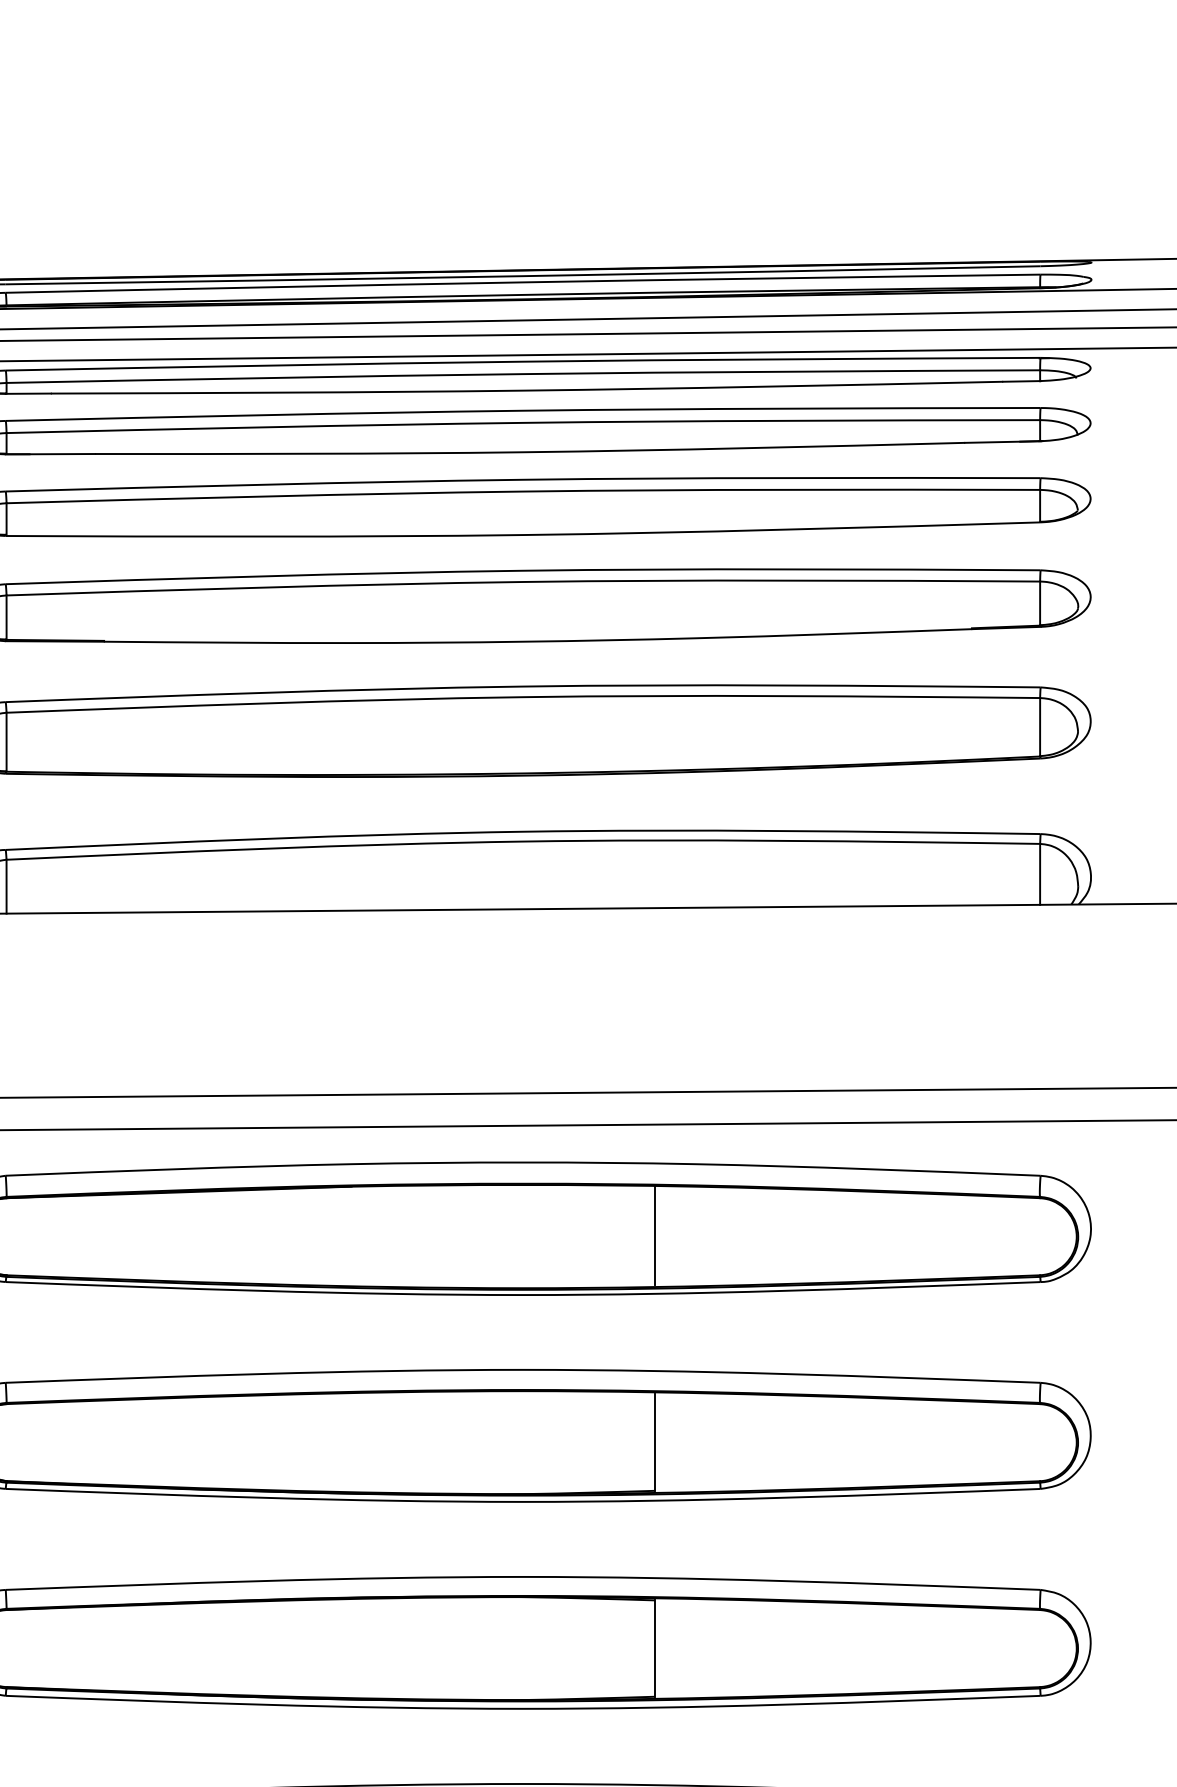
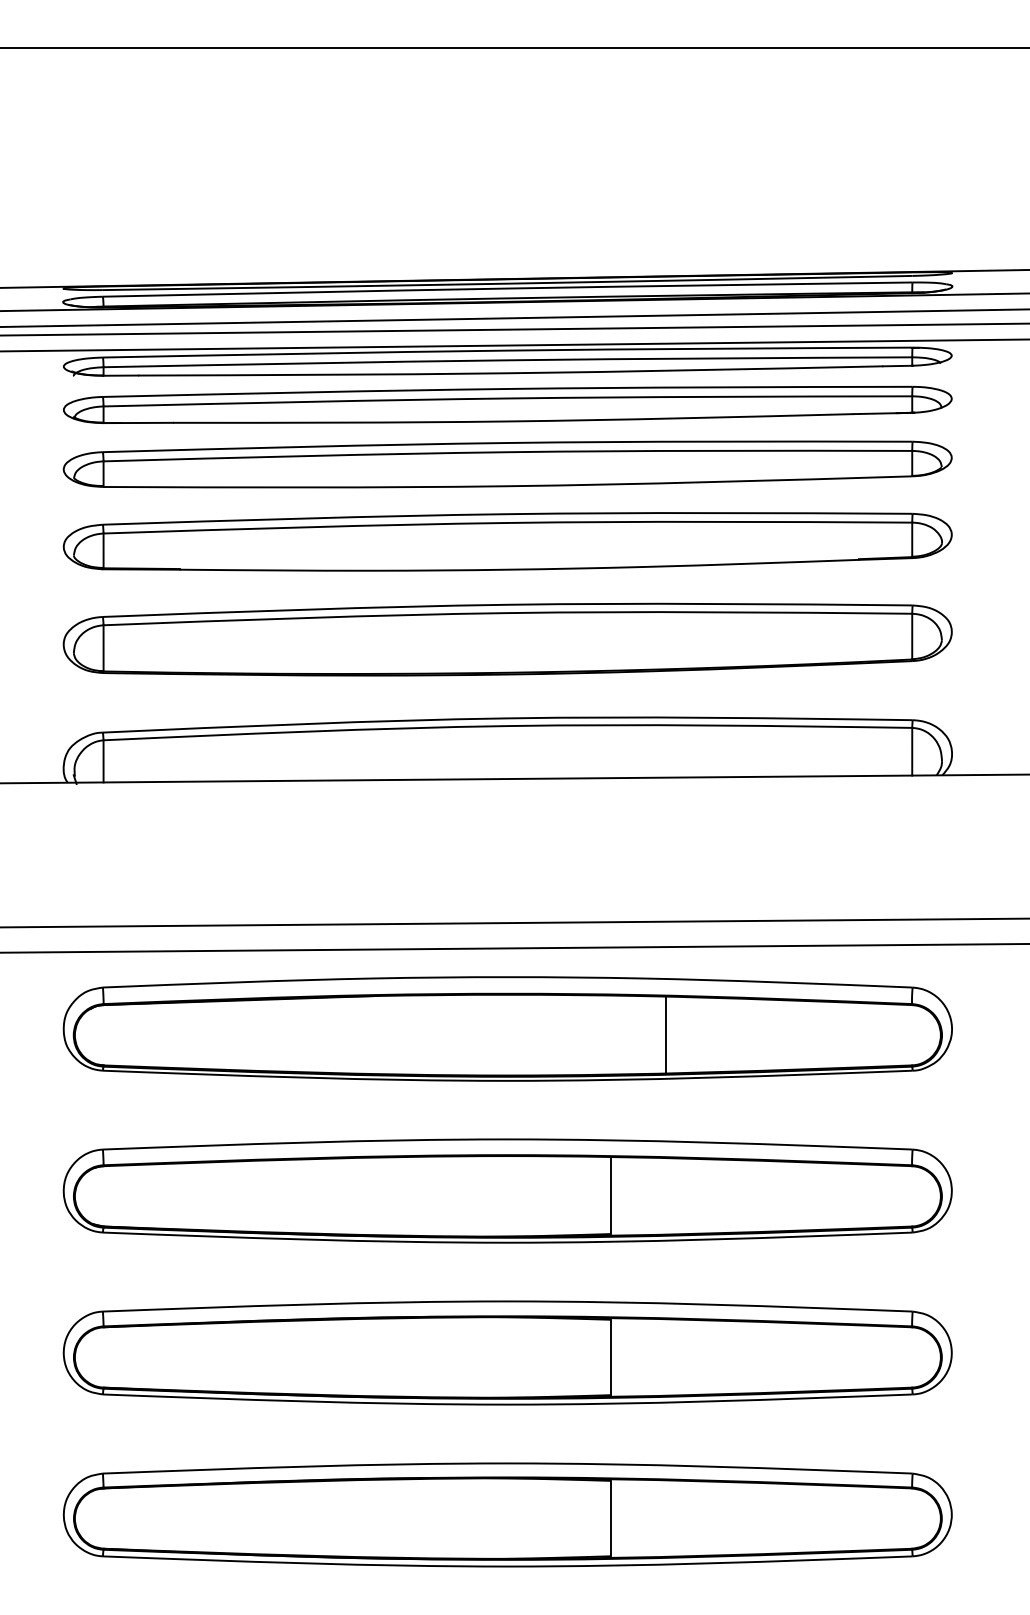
line: (654, 1235) -> (665, 1034), moved

